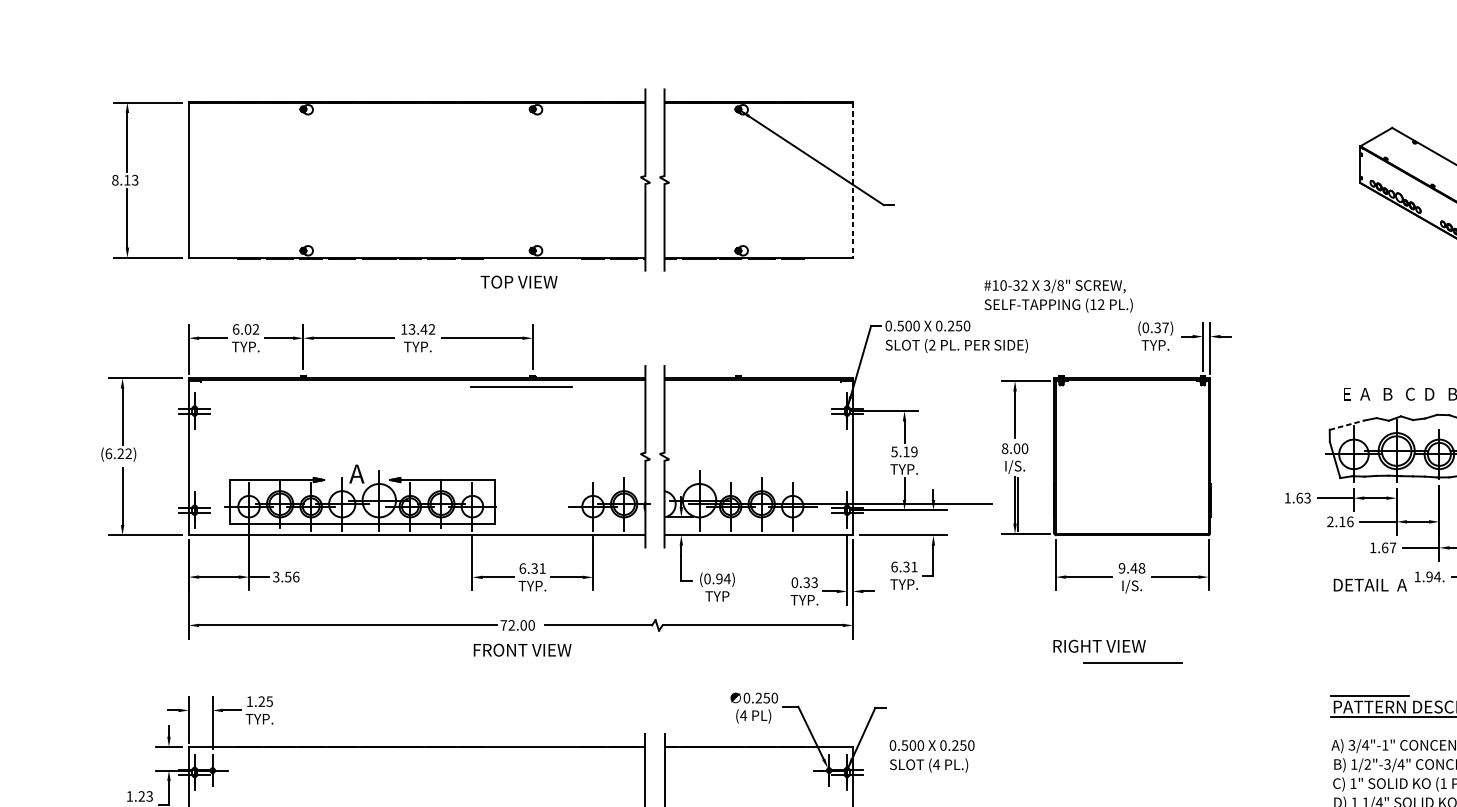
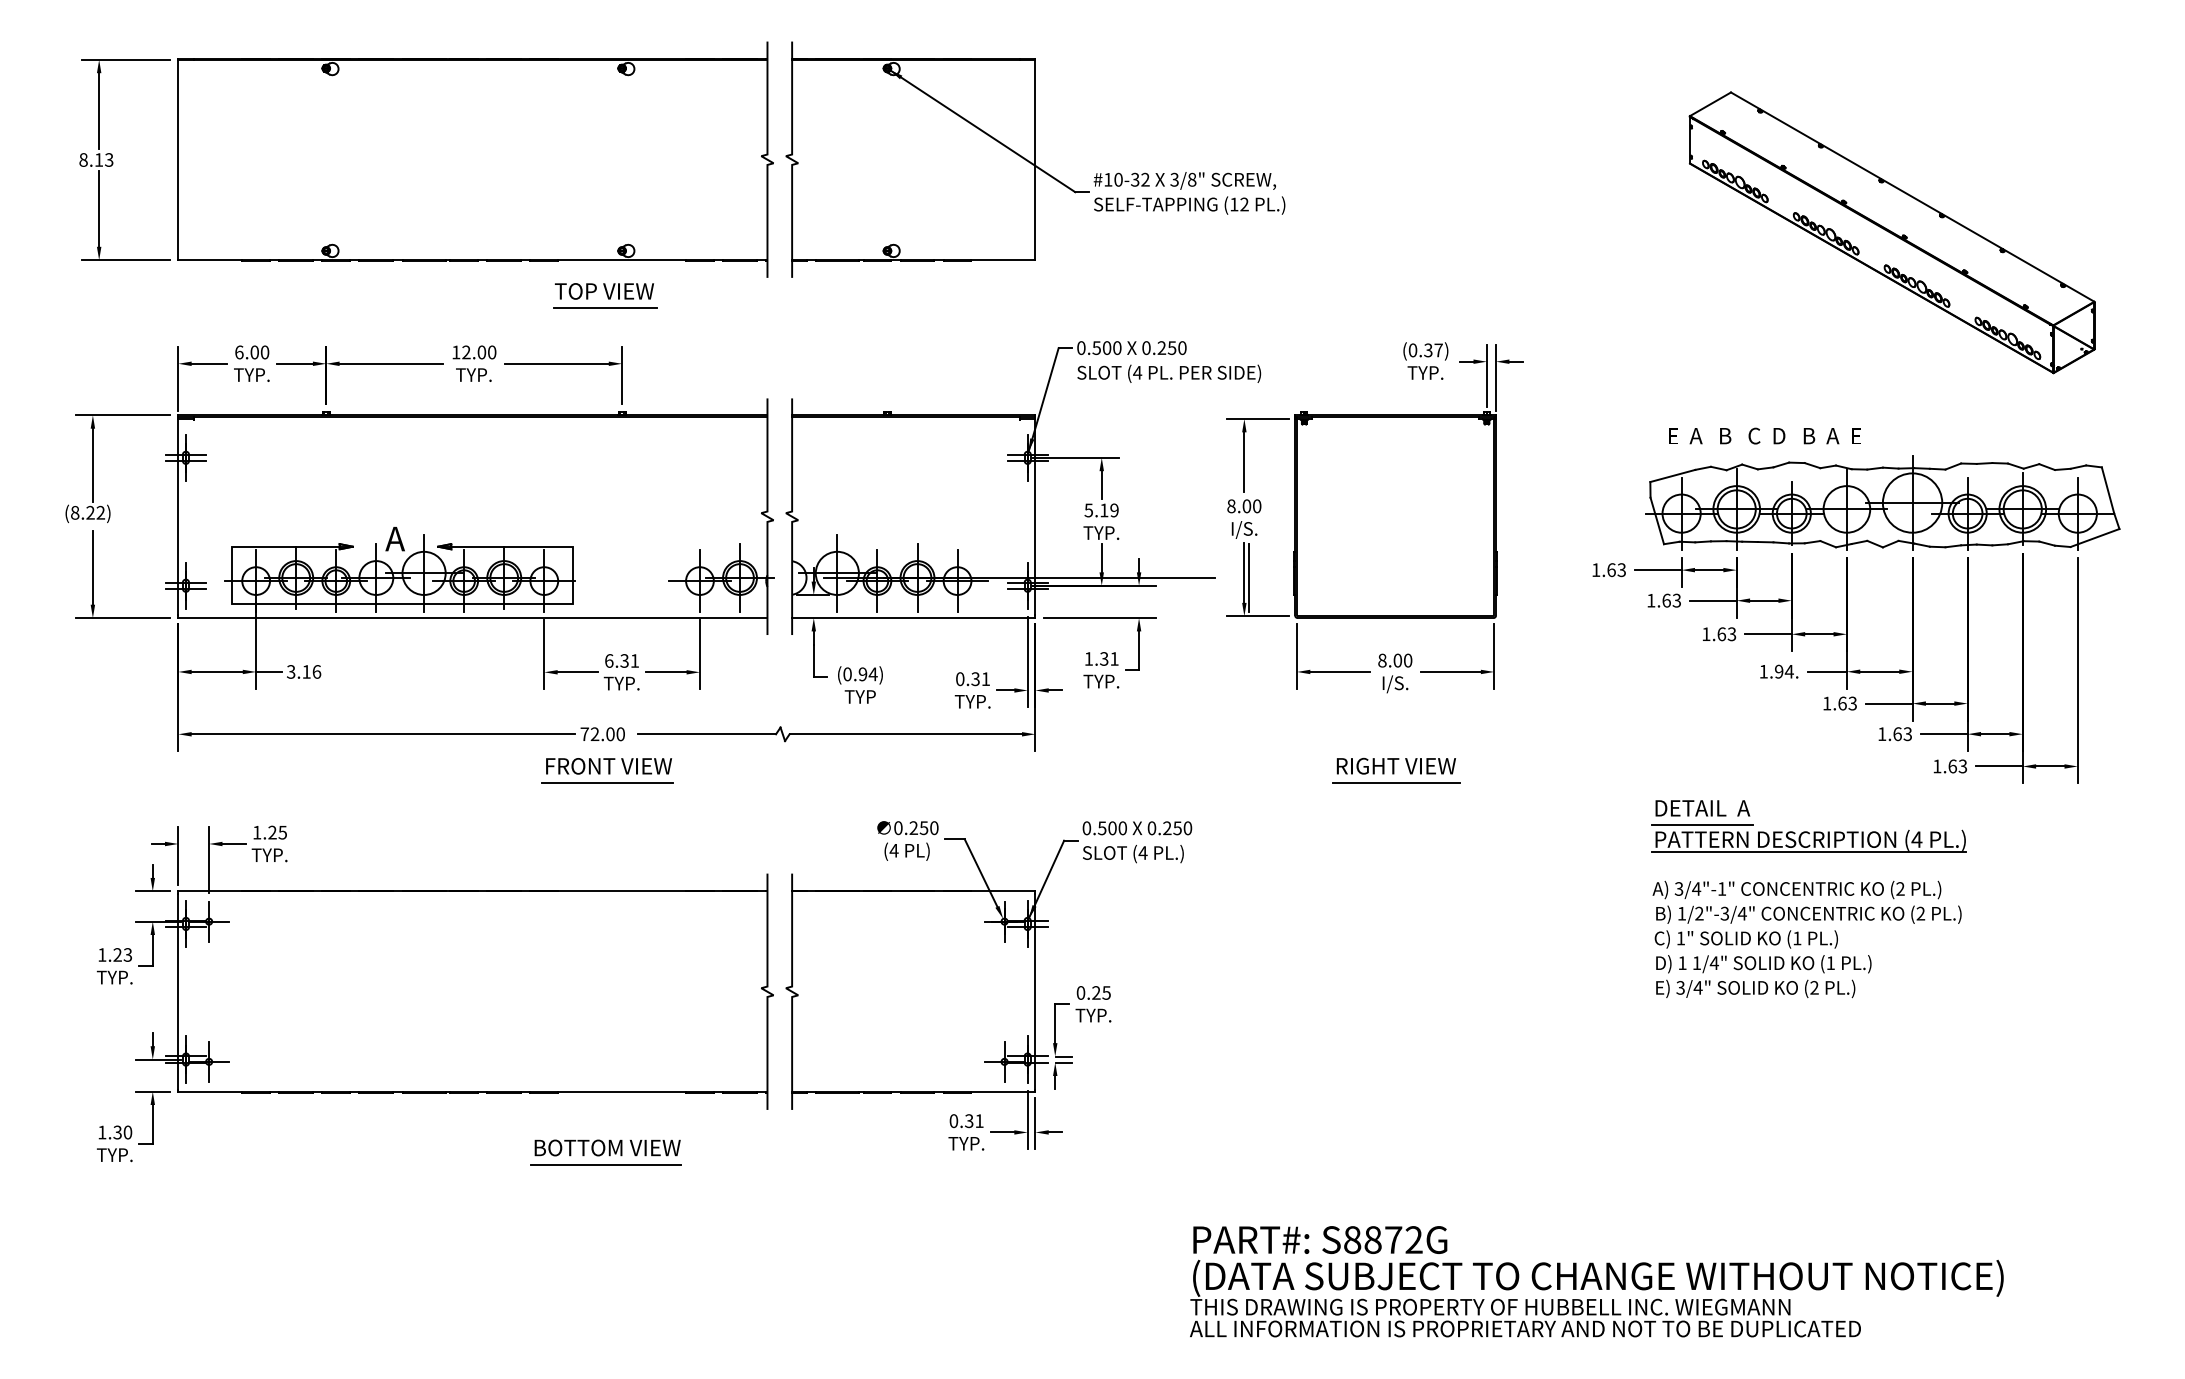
line: (853, 180) -> (1035, 160), dashed -> solid
line: (519, 294) -> (605, 307), added
text: (1058, 296) -> (1189, 193), moved
text: (255, 329) -> (264, 352), 6.02 -> 6.00
text: (422, 329) -> (479, 352), 13.42 -> 12.00
text: (932, 344) -> (1137, 372), (2 -> (4
line: (521, 386) -> (607, 782), moved
line: (1347, 424) -> (1673, 475), dashed -> solid
text: (109, 453) -> (75, 512), (6.22) -> (8.22)
text: (1340, 521) -> (1664, 600), 2.16 -> 1.63
text: (1392, 548) -> (1731, 634), 1.67 -> 1.63
text: (894, 566) -> (1088, 658), 6.31 -> 1.31
text: (1132, 568) -> (1395, 660), 9.48 -> 8.00
text: (288, 576) -> (306, 671), 3.56 -> 3.16
text: (814, 582) -> (985, 679), 0.33 -> 0.31
text: (1370, 585) -> (1702, 808), moved
text: (1098, 645) -> (1395, 765), moved
text: (932, 756) -> (1137, 842), moved

